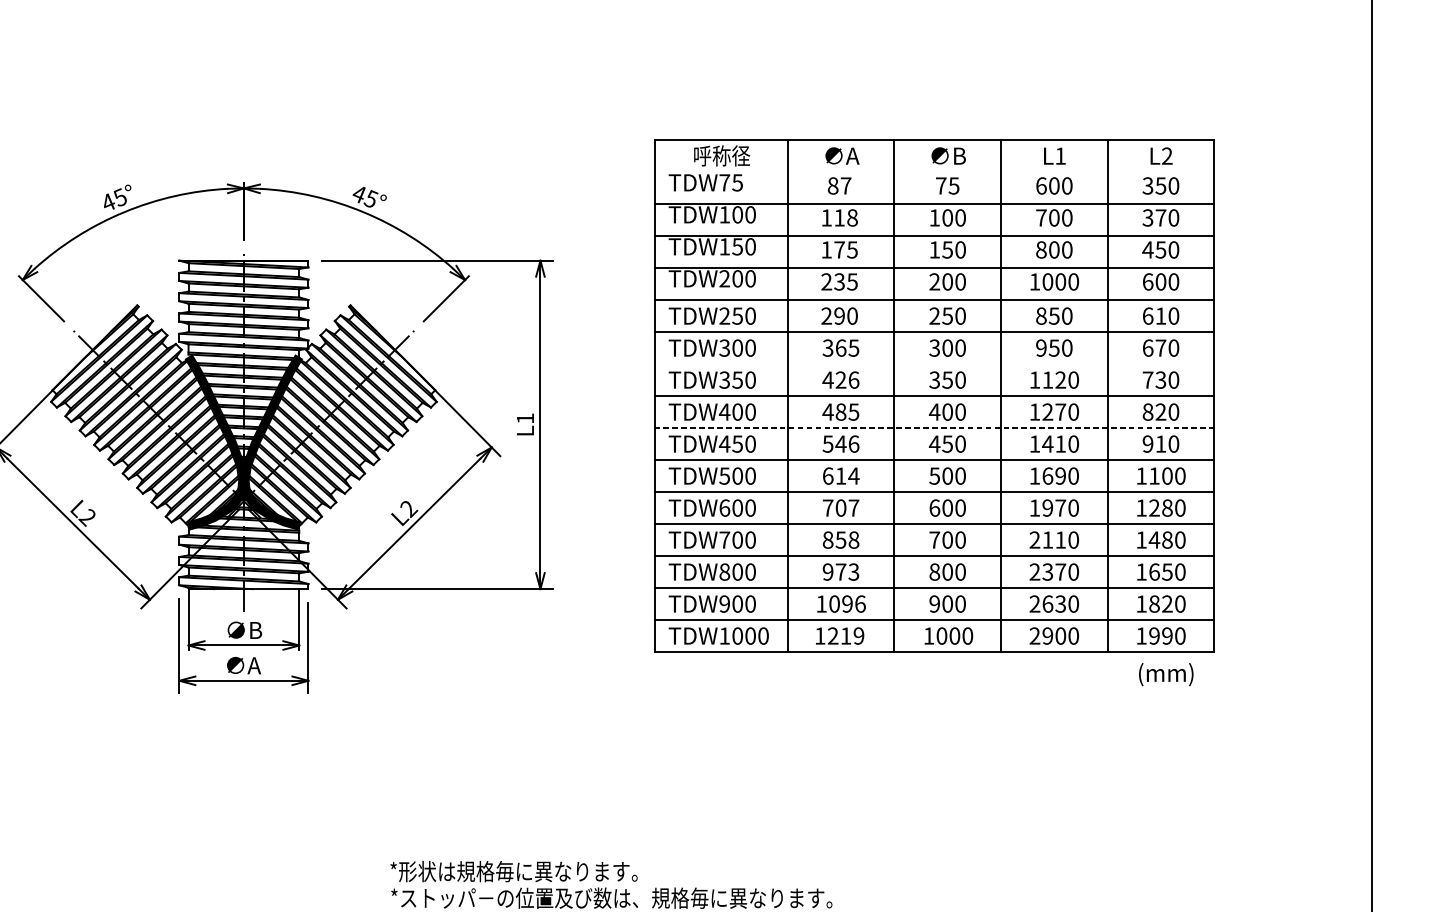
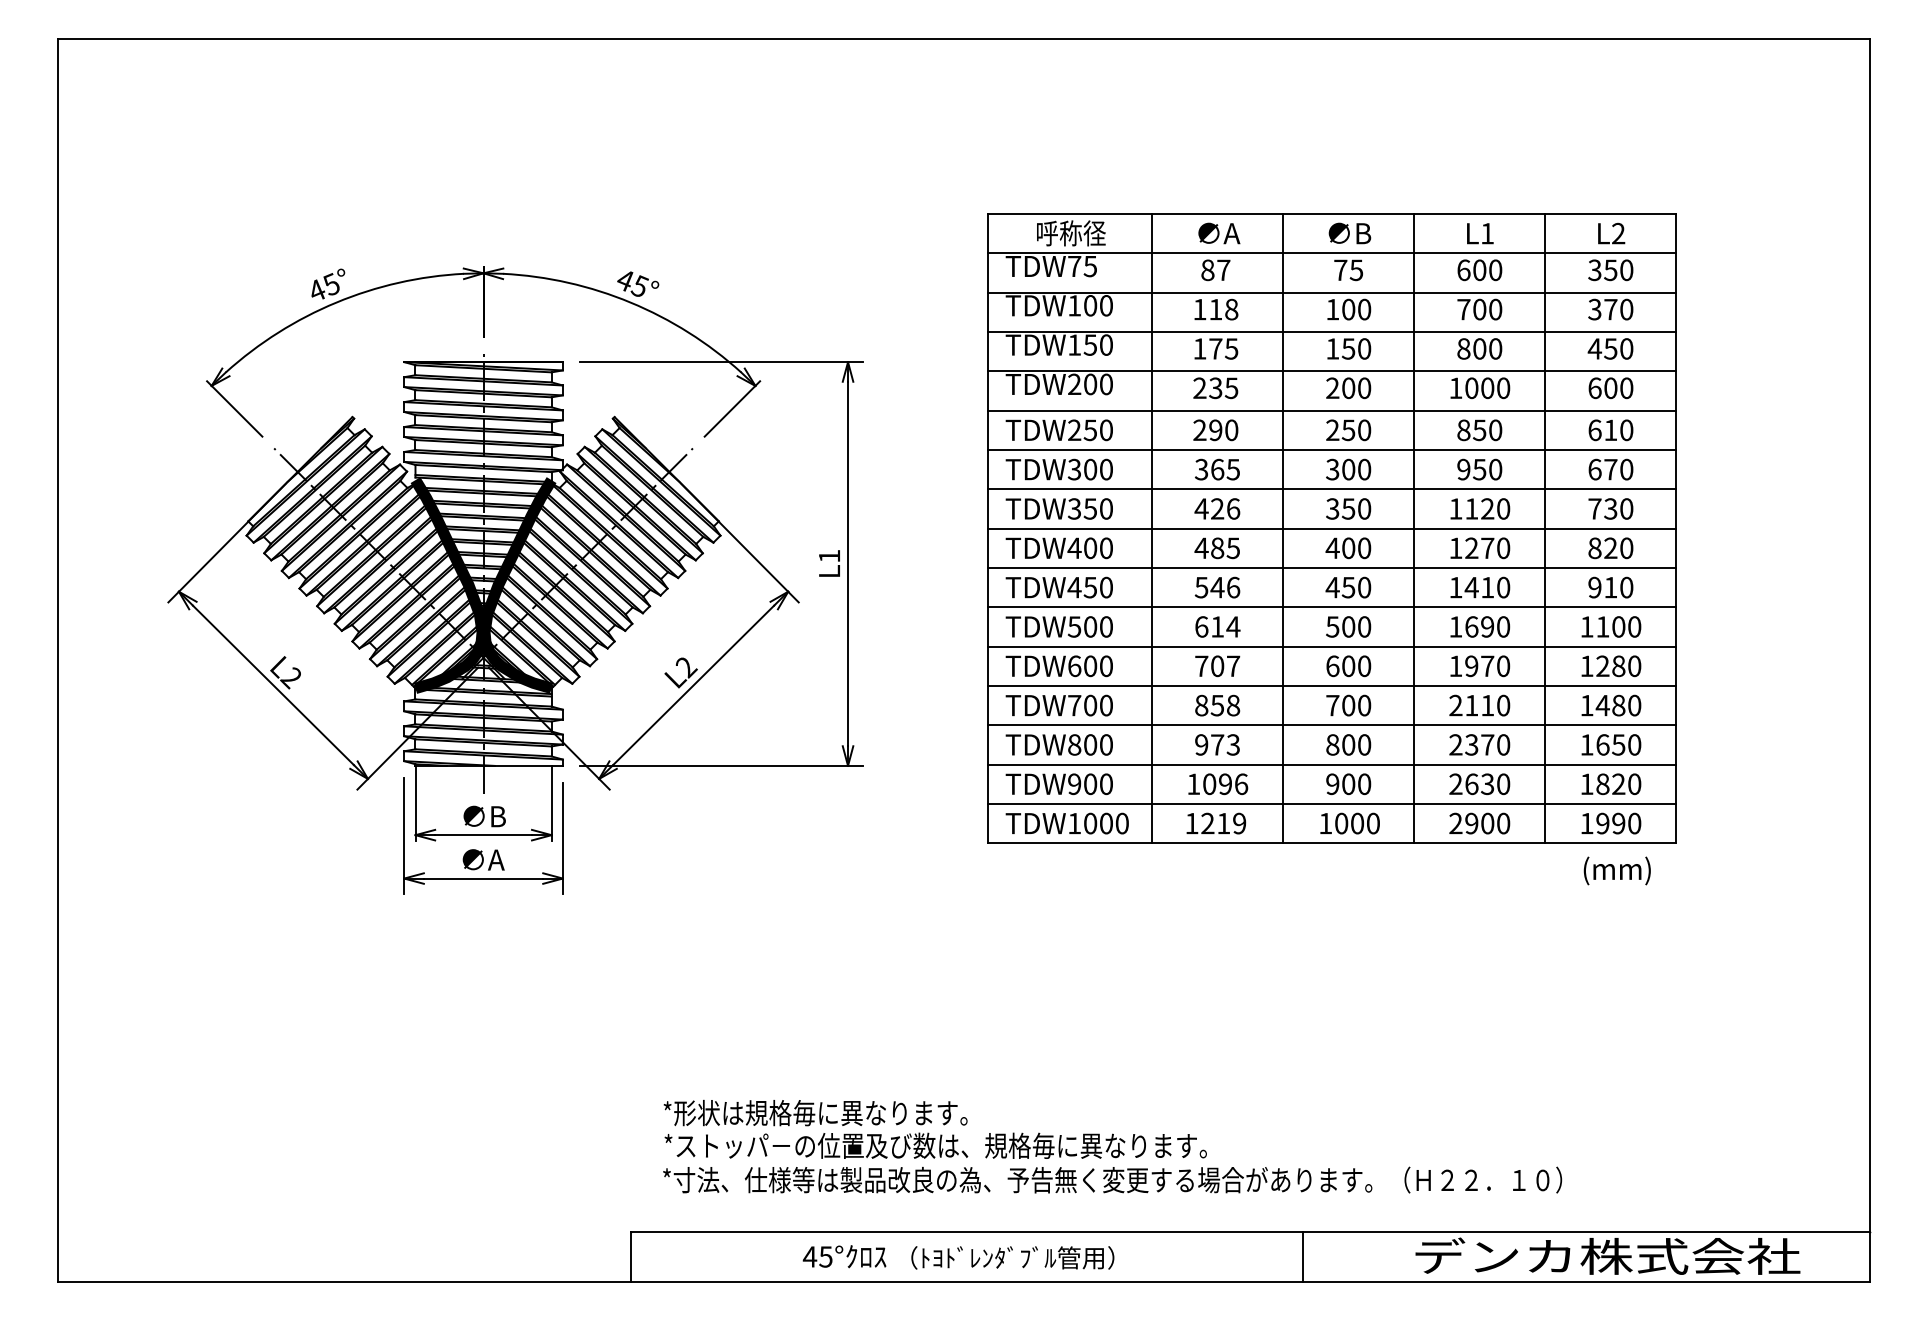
line: (934, 172) -> (1332, 253), added
line: (934, 364) -> (1332, 489), added
line: (934, 427) -> (1332, 567), dashed -> solid

